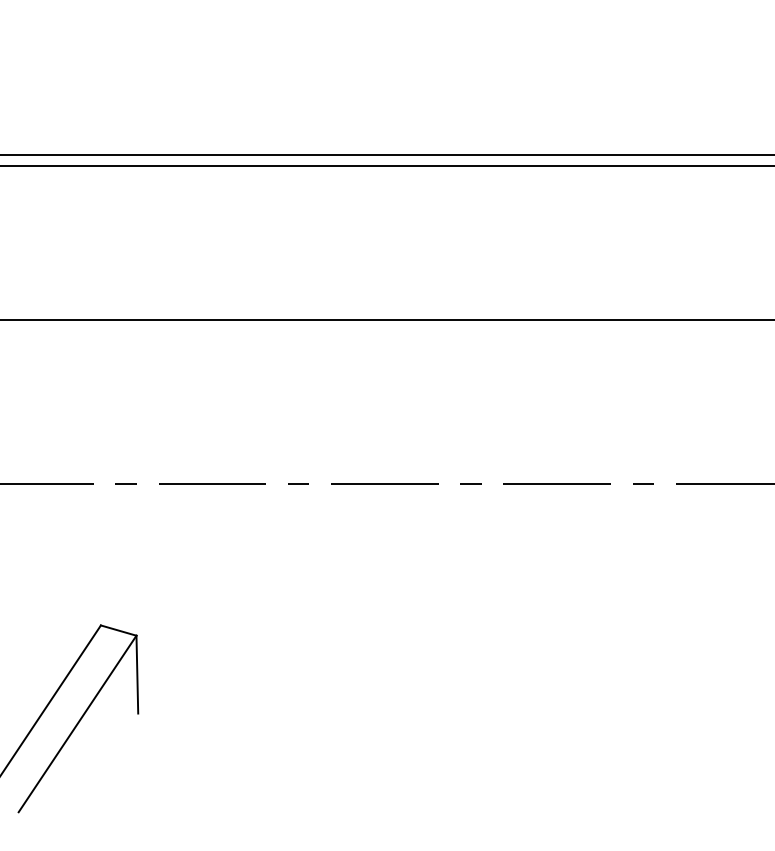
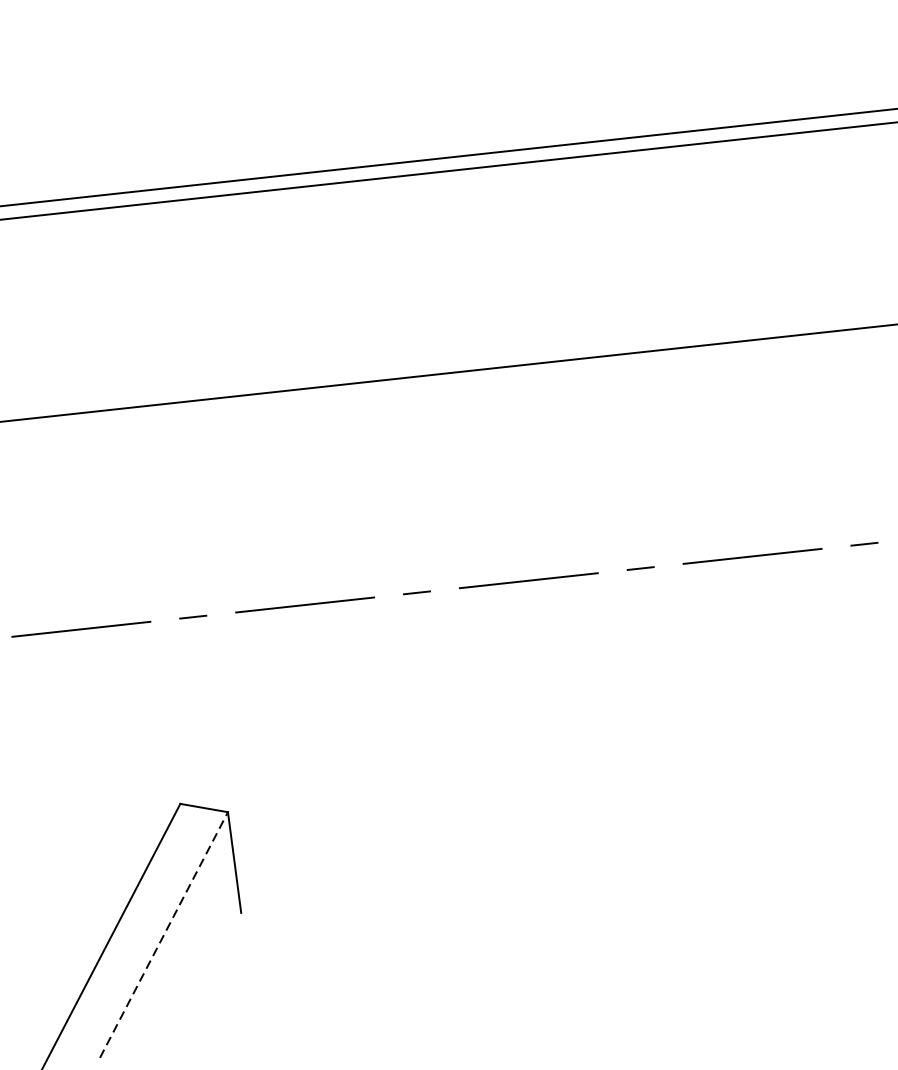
line: (77, 723) -> (163, 934), solid -> dashed

